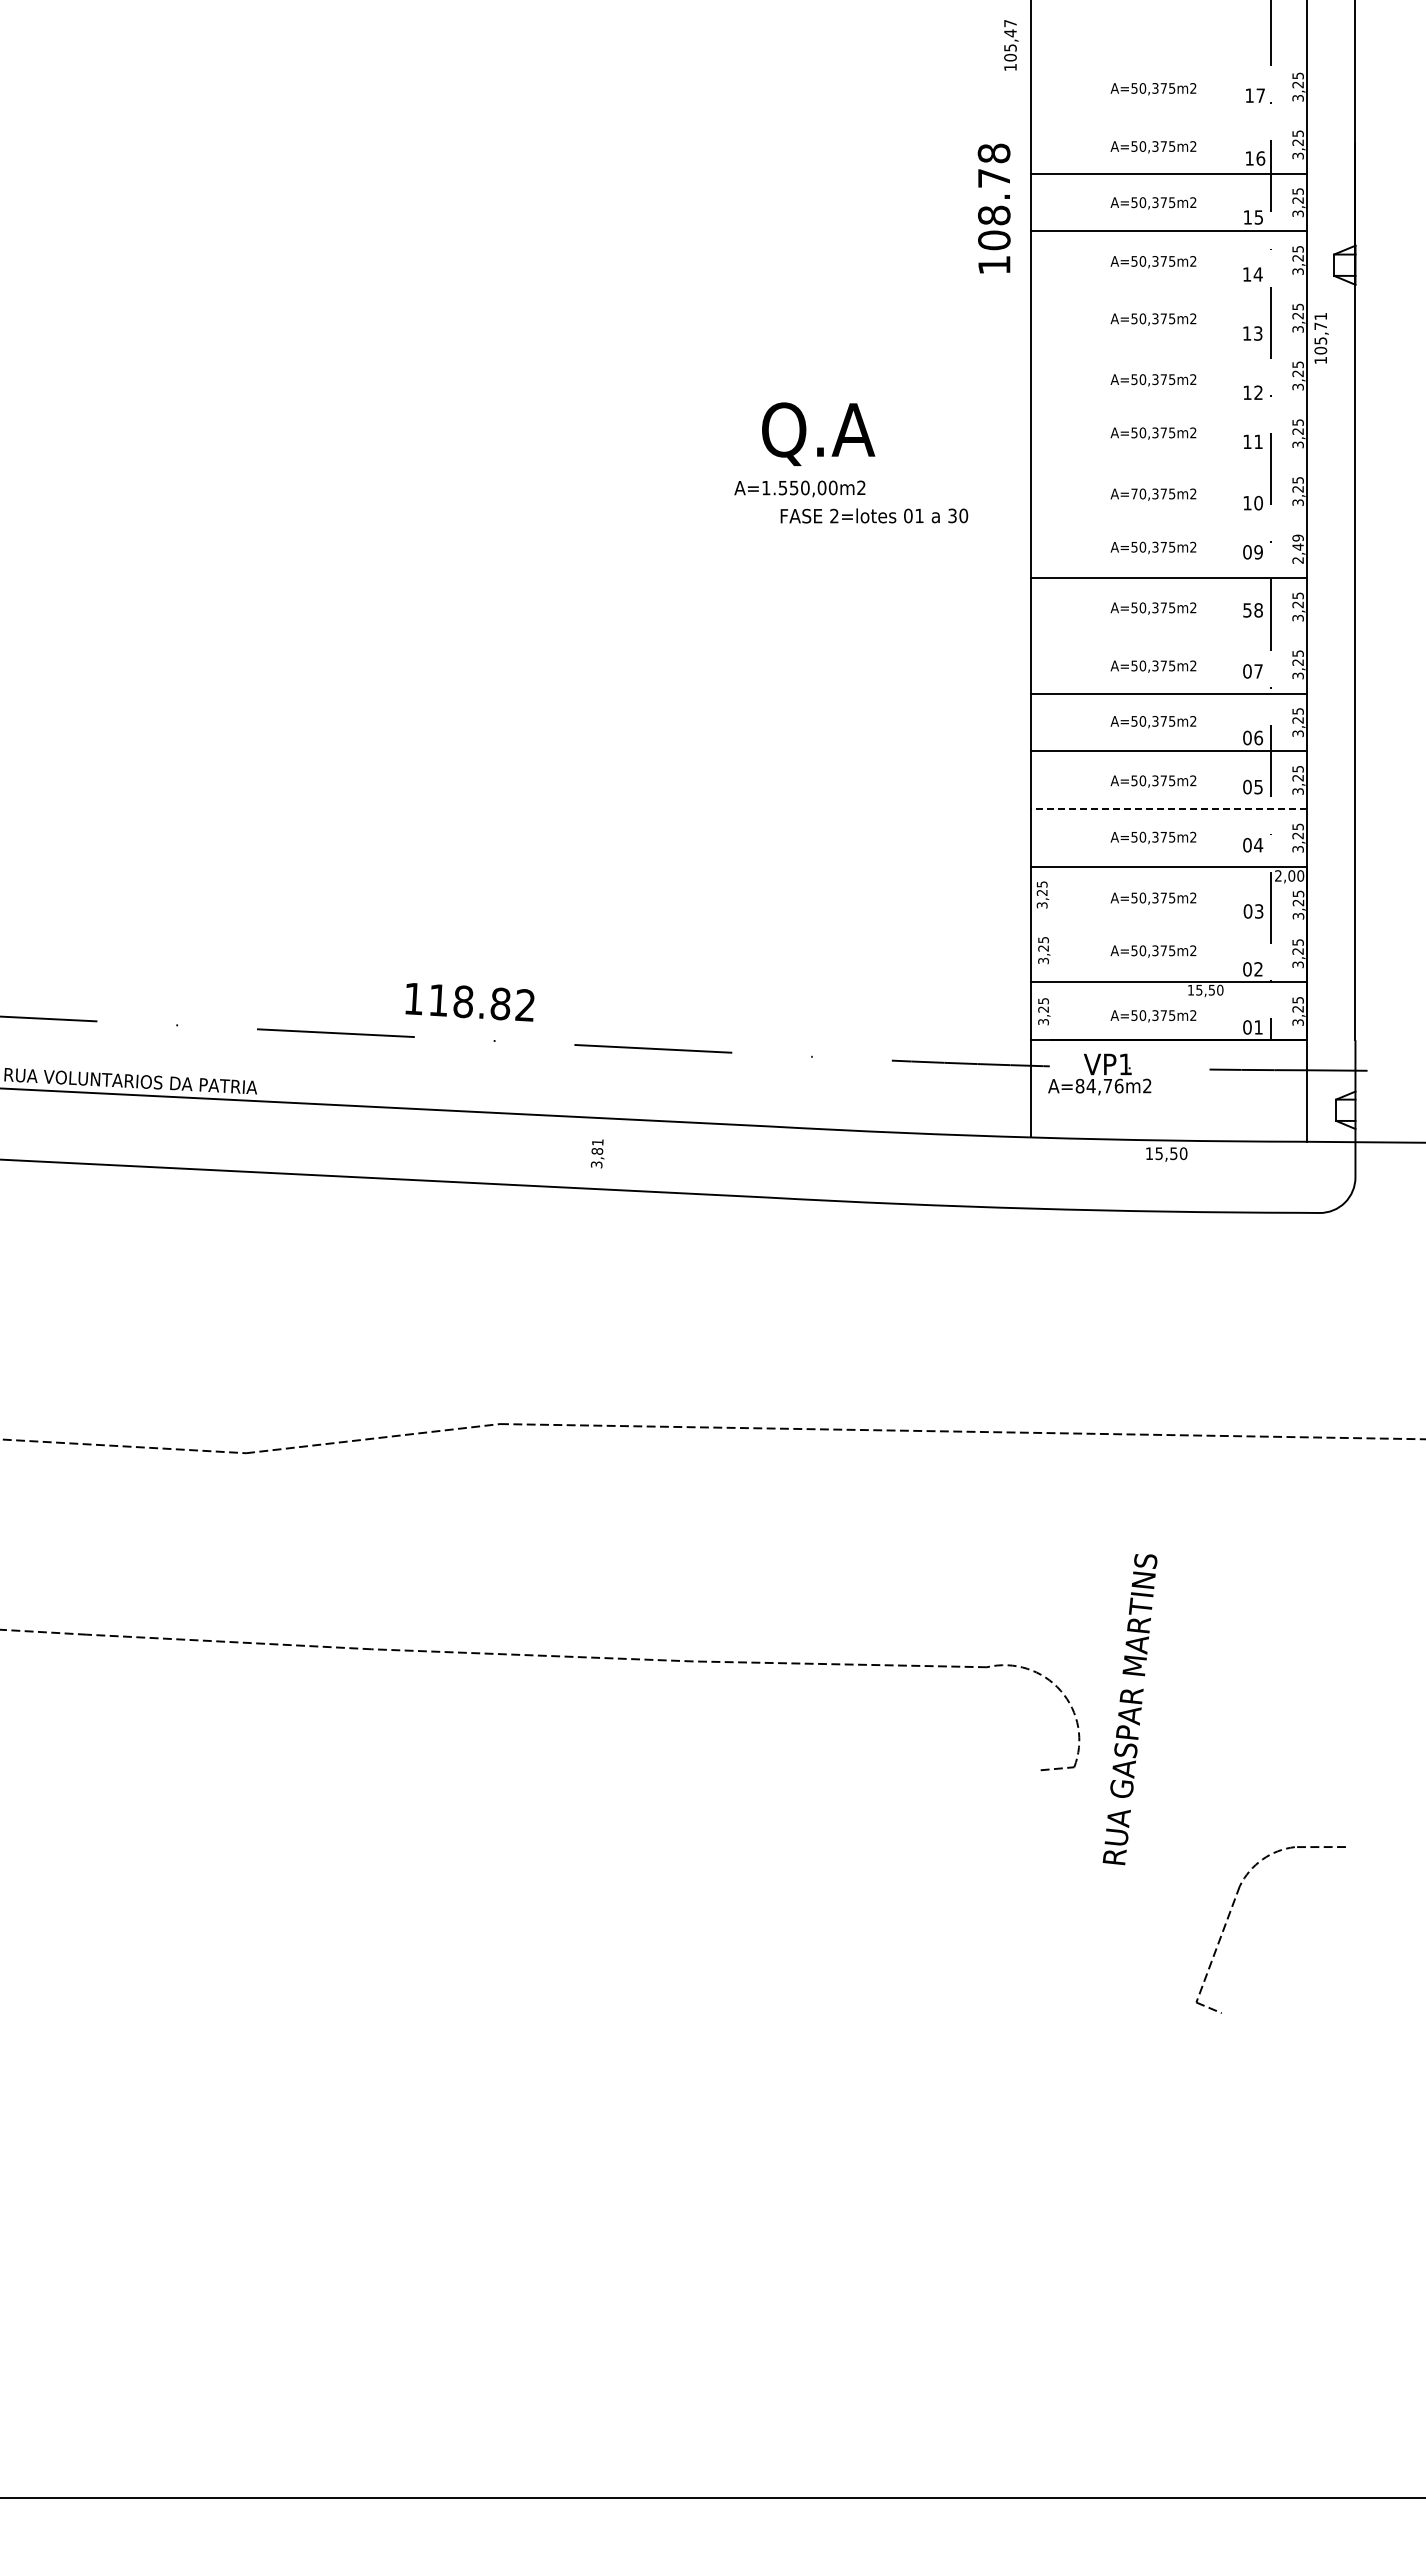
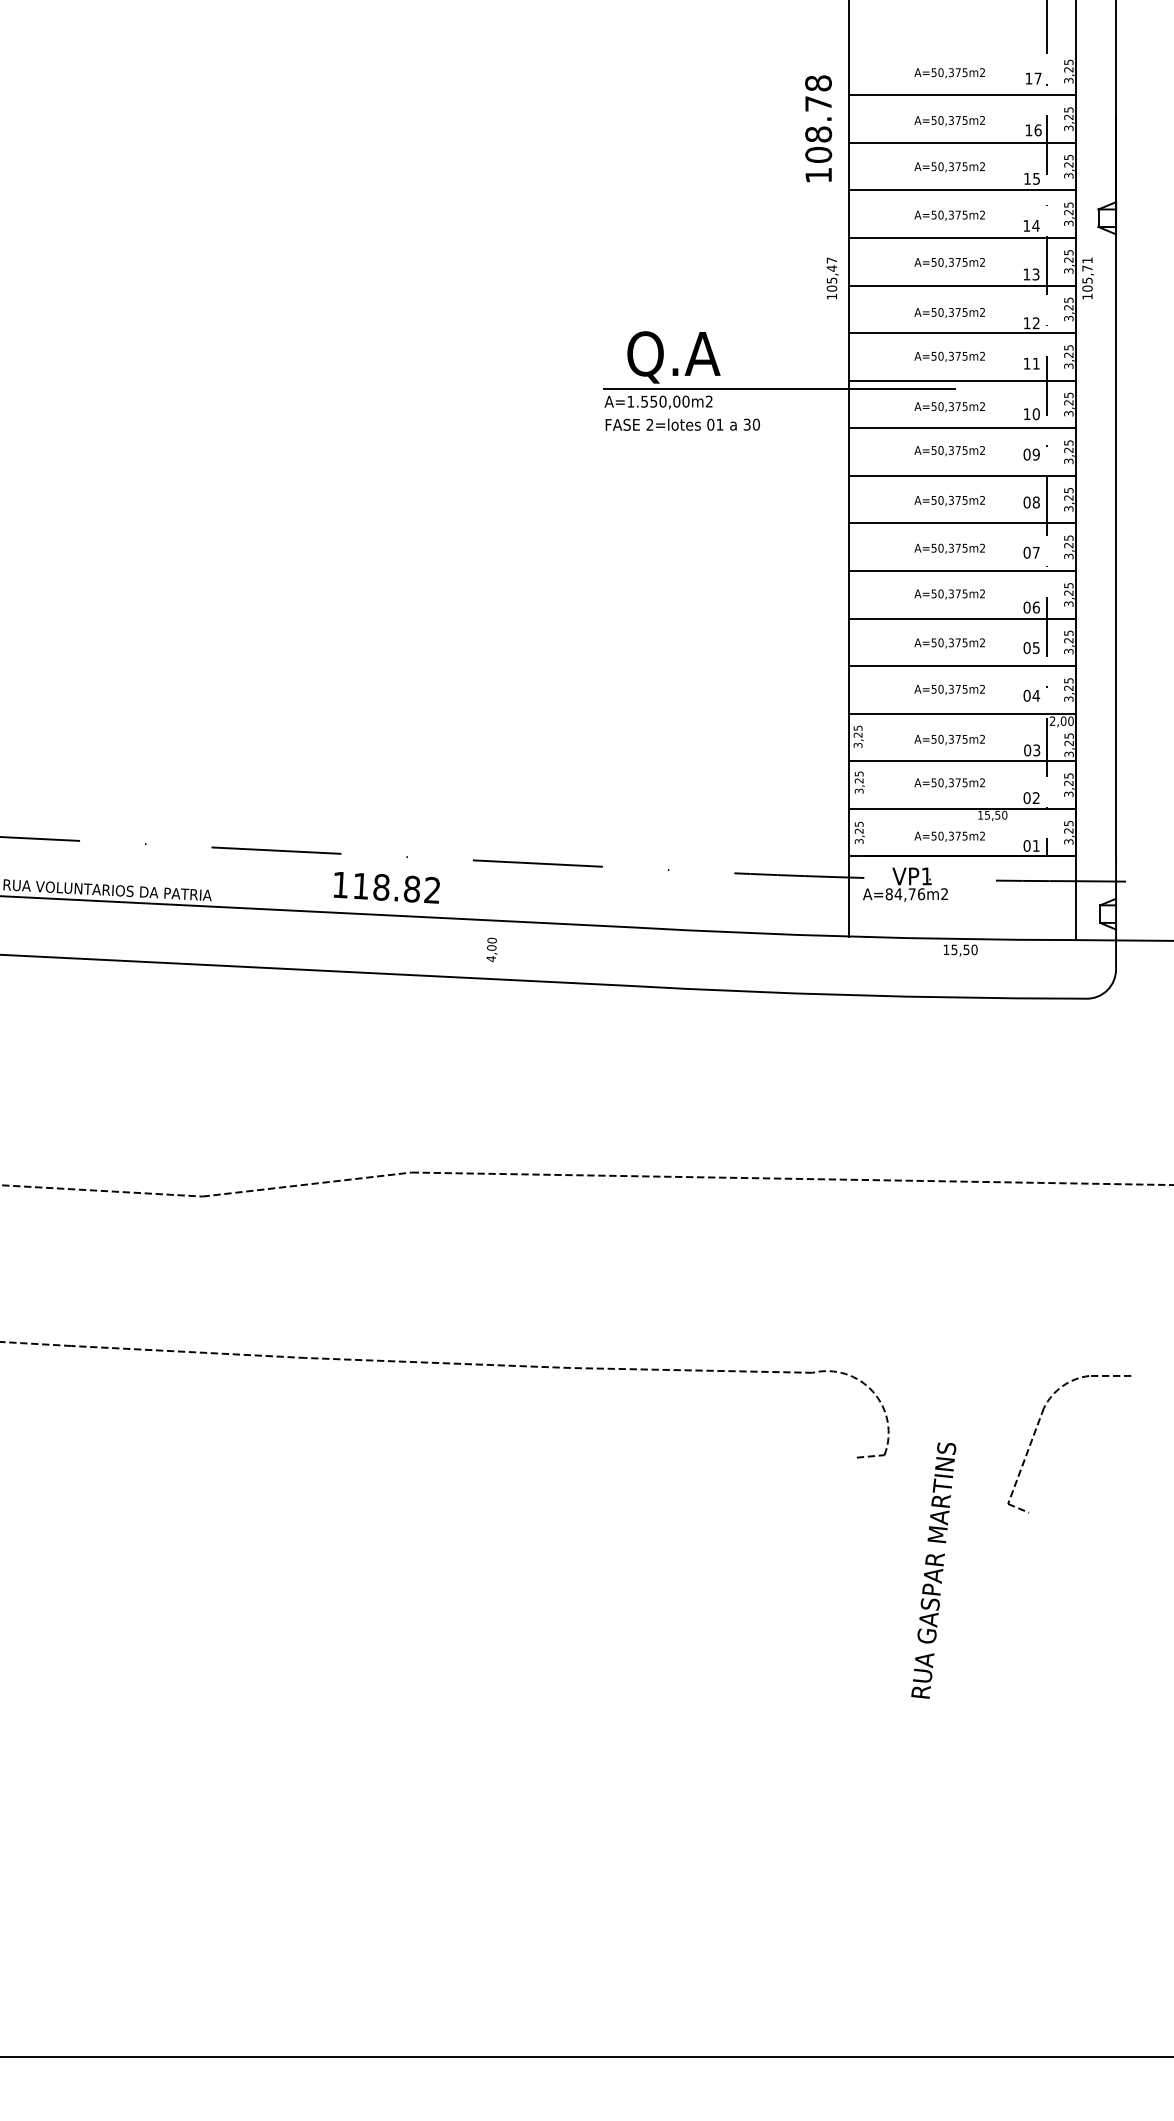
text: (1011, 45) -> (832, 278), moved
line: (1168, 115) -> (962, 94), added
text: (993, 208) -> (817, 128), moved
line: (1168, 289) -> (962, 238), added
line: (1168, 347) -> (962, 285), added
line: (1168, 404) -> (962, 332), added
line: (1168, 462) -> (962, 380), added
line: (946, 472) -> (779, 388), added
text: (1134, 493) -> (934, 406), A=70,375m2 -> A=50,375m2
text: (874, 515) -> (682, 424), moved
line: (1168, 520) -> (962, 428), added
text: (1297, 548) -> (1068, 451), 2,49 -> 3,25
text: (1247, 610) -> (1027, 502), 58 -> 08
line: (1168, 635) -> (962, 523), added
line: (1168, 809) -> (962, 666), dashed -> solid
line: (1168, 924) -> (962, 761), added
text: (469, 1002) -> (386, 887), moved
text: (596, 1153) -> (491, 949), 3,81 -> 4,00
text: (1129, 1709) -> (933, 1570), moved
part: (1230, 1914) -> (1036, 1431), moved

